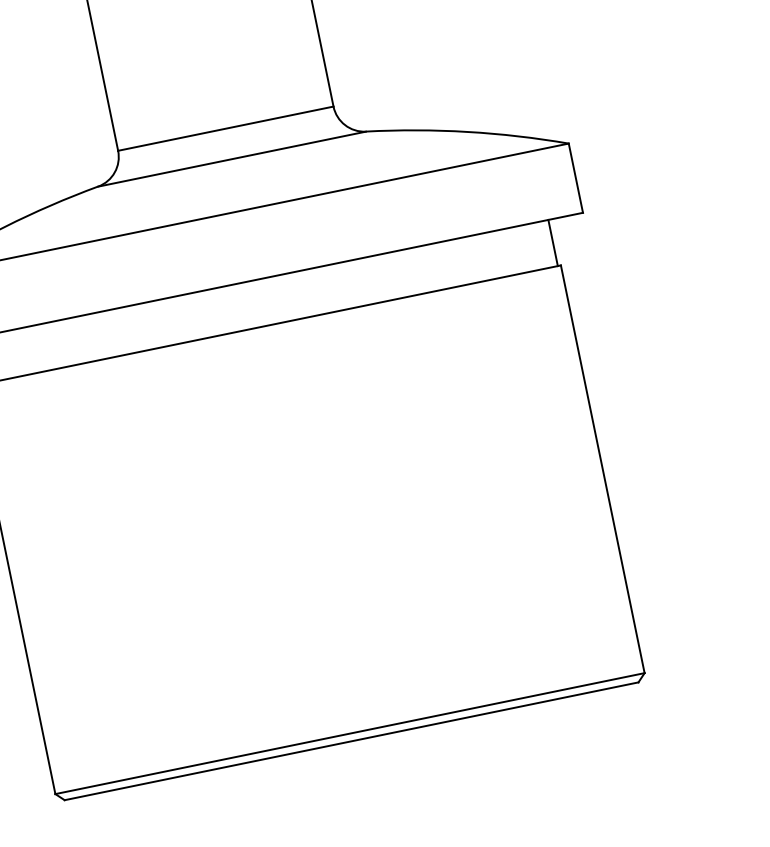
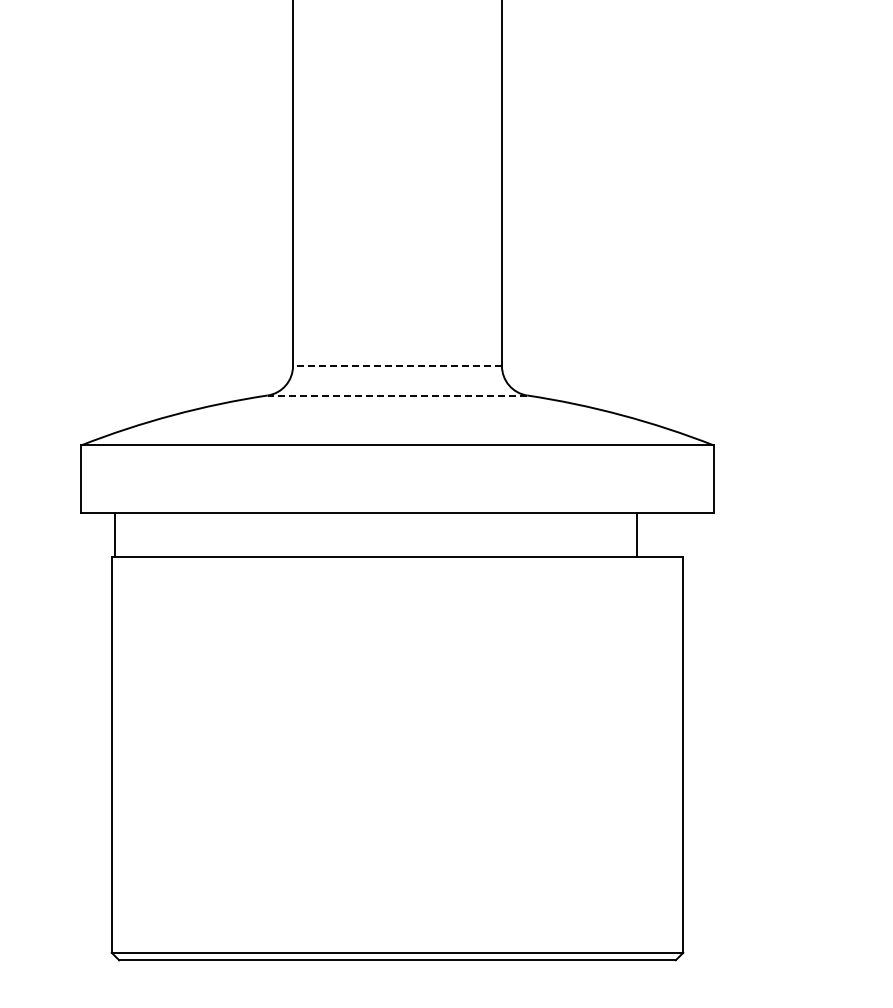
line: (225, 129) -> (397, 366), solid -> dashed
line: (232, 159) -> (397, 395), solid -> dashed
line: (553, 242) -> (637, 534), moved

